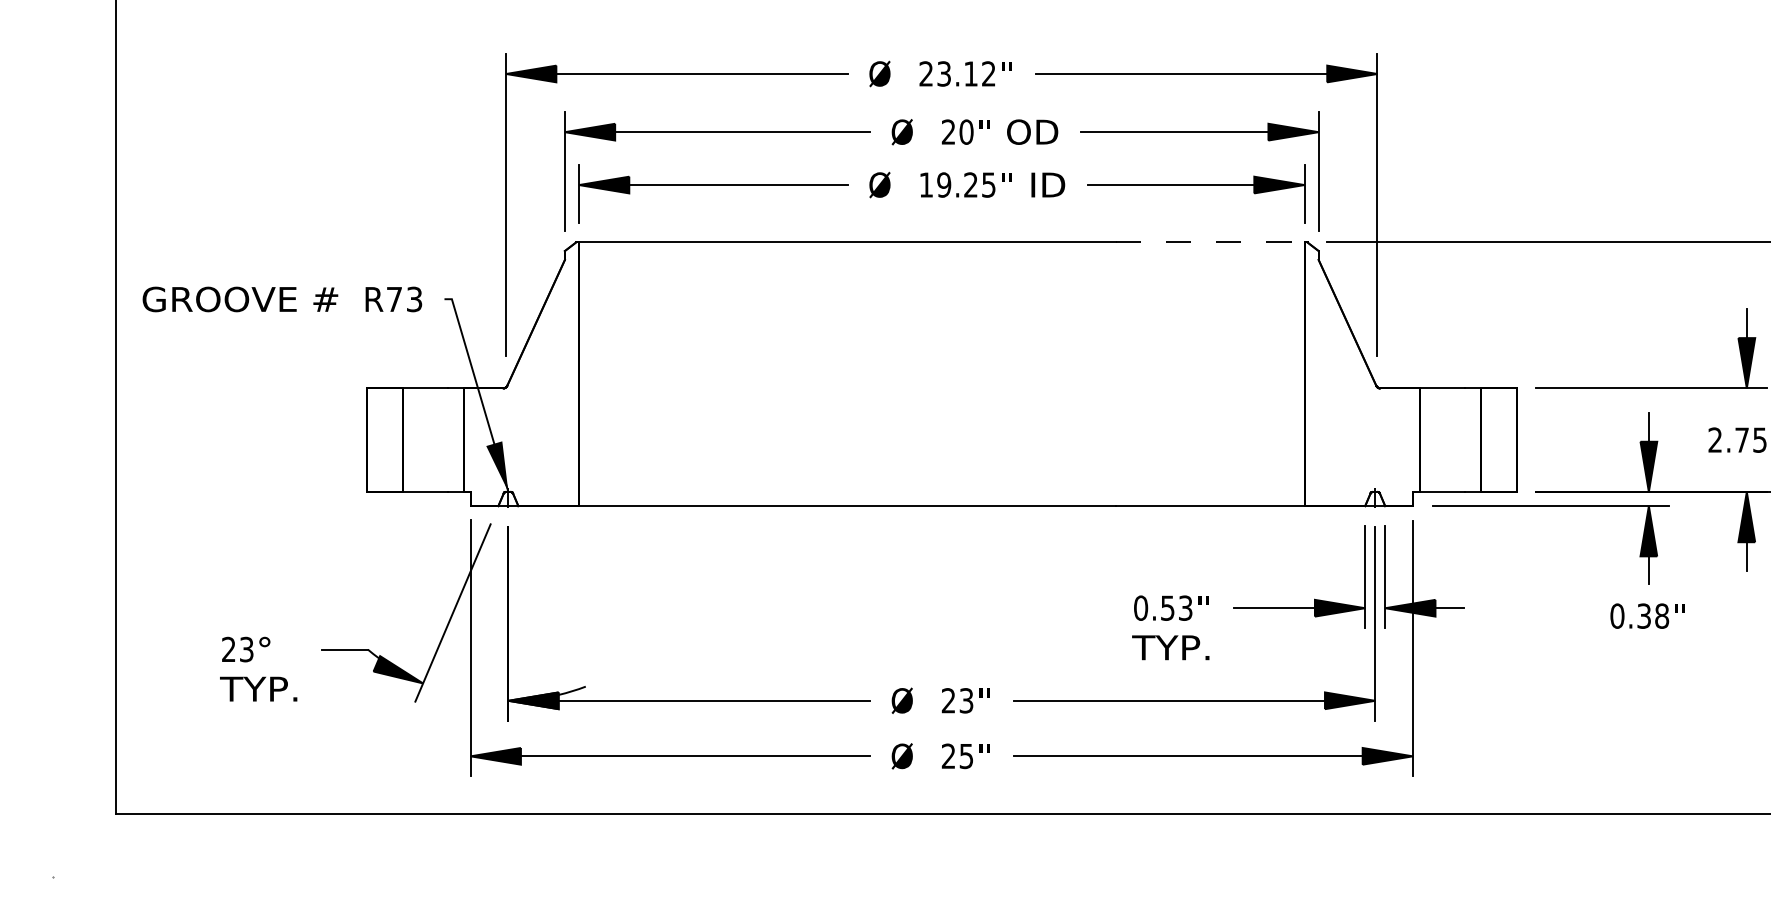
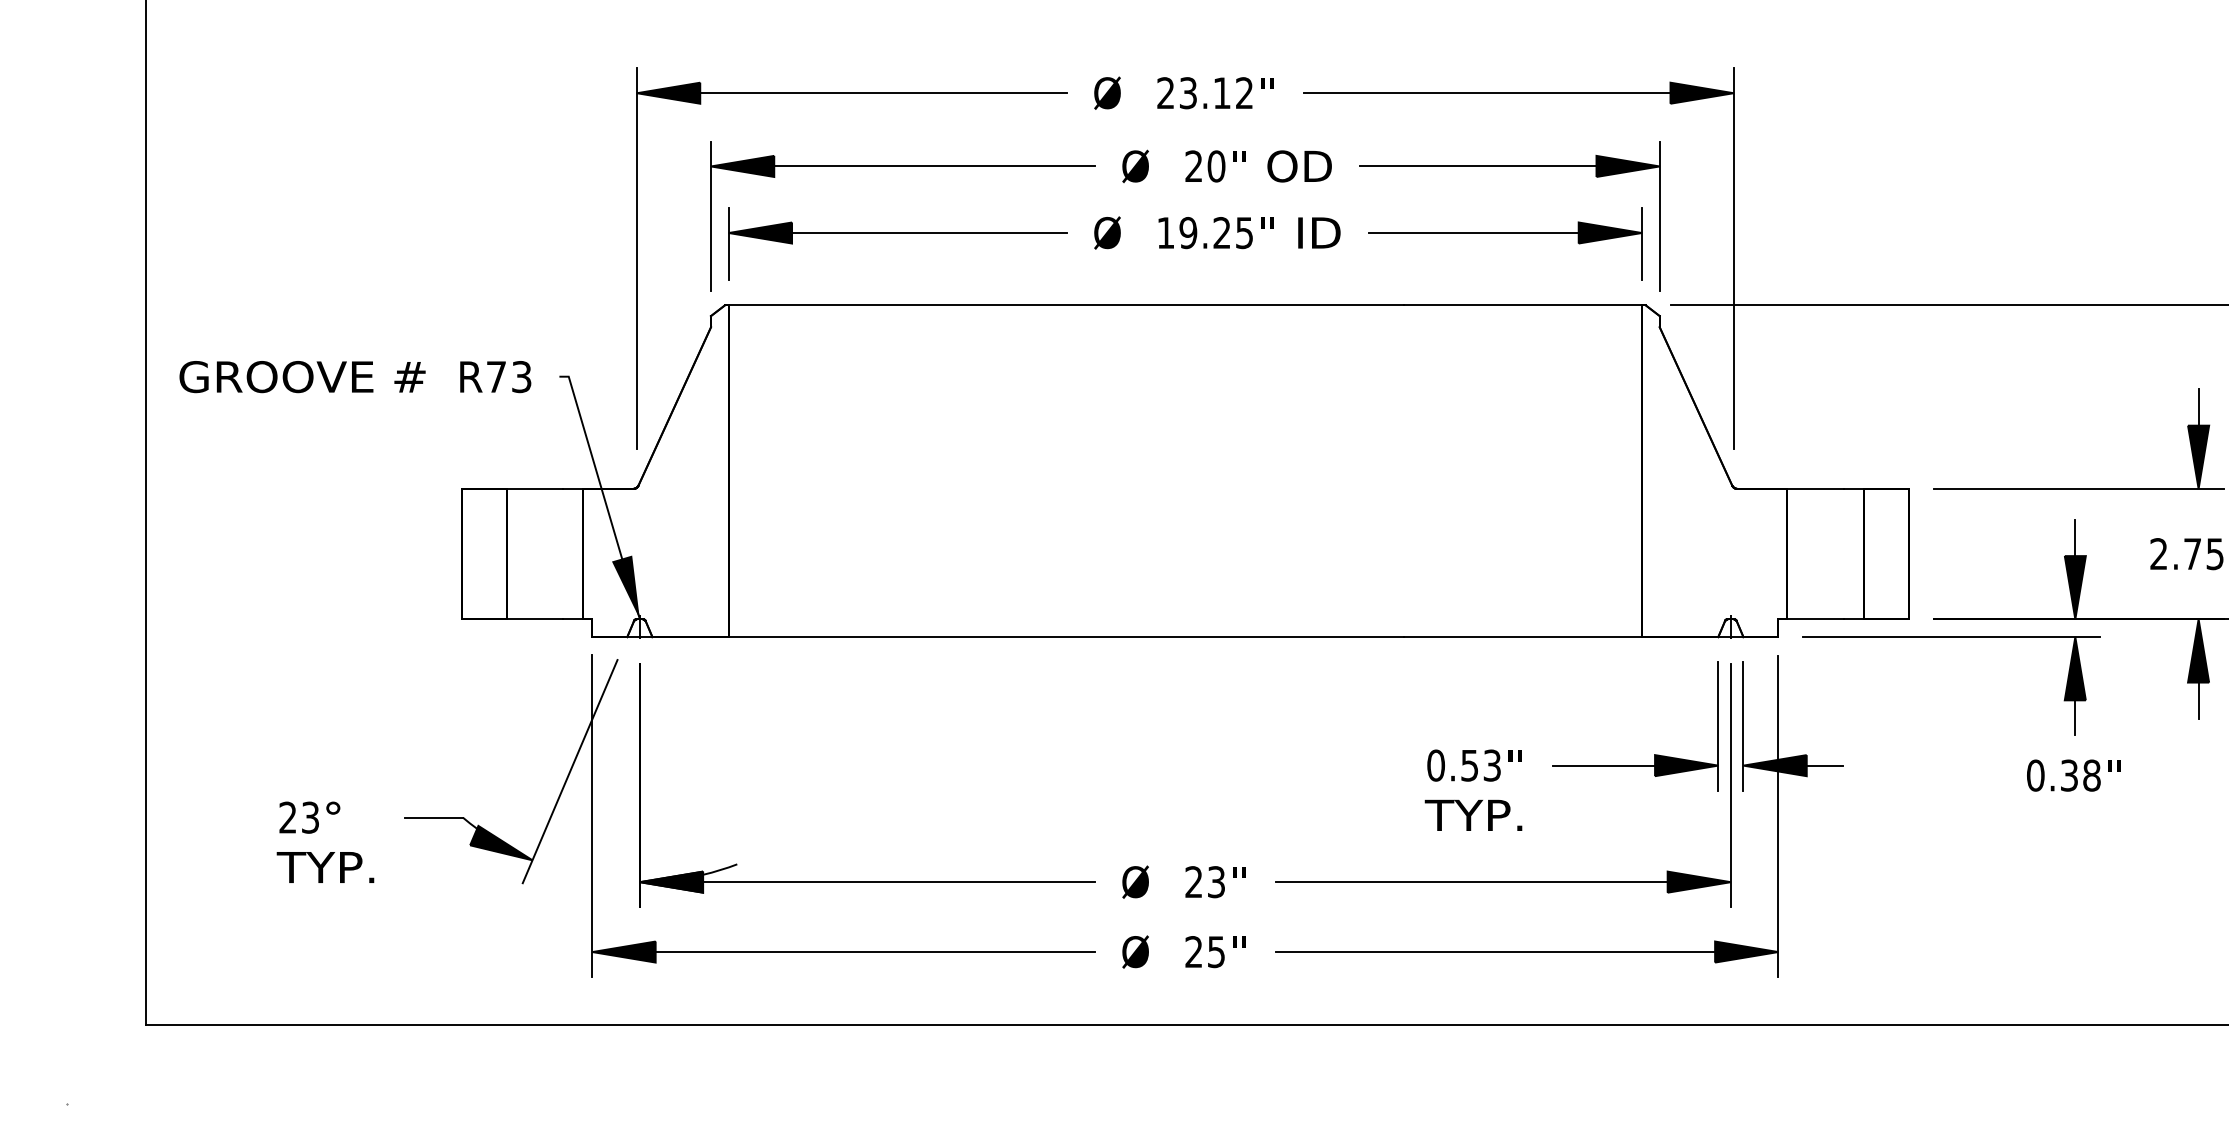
line: (1210, 242) -> (1523, 305), dashed -> solid

